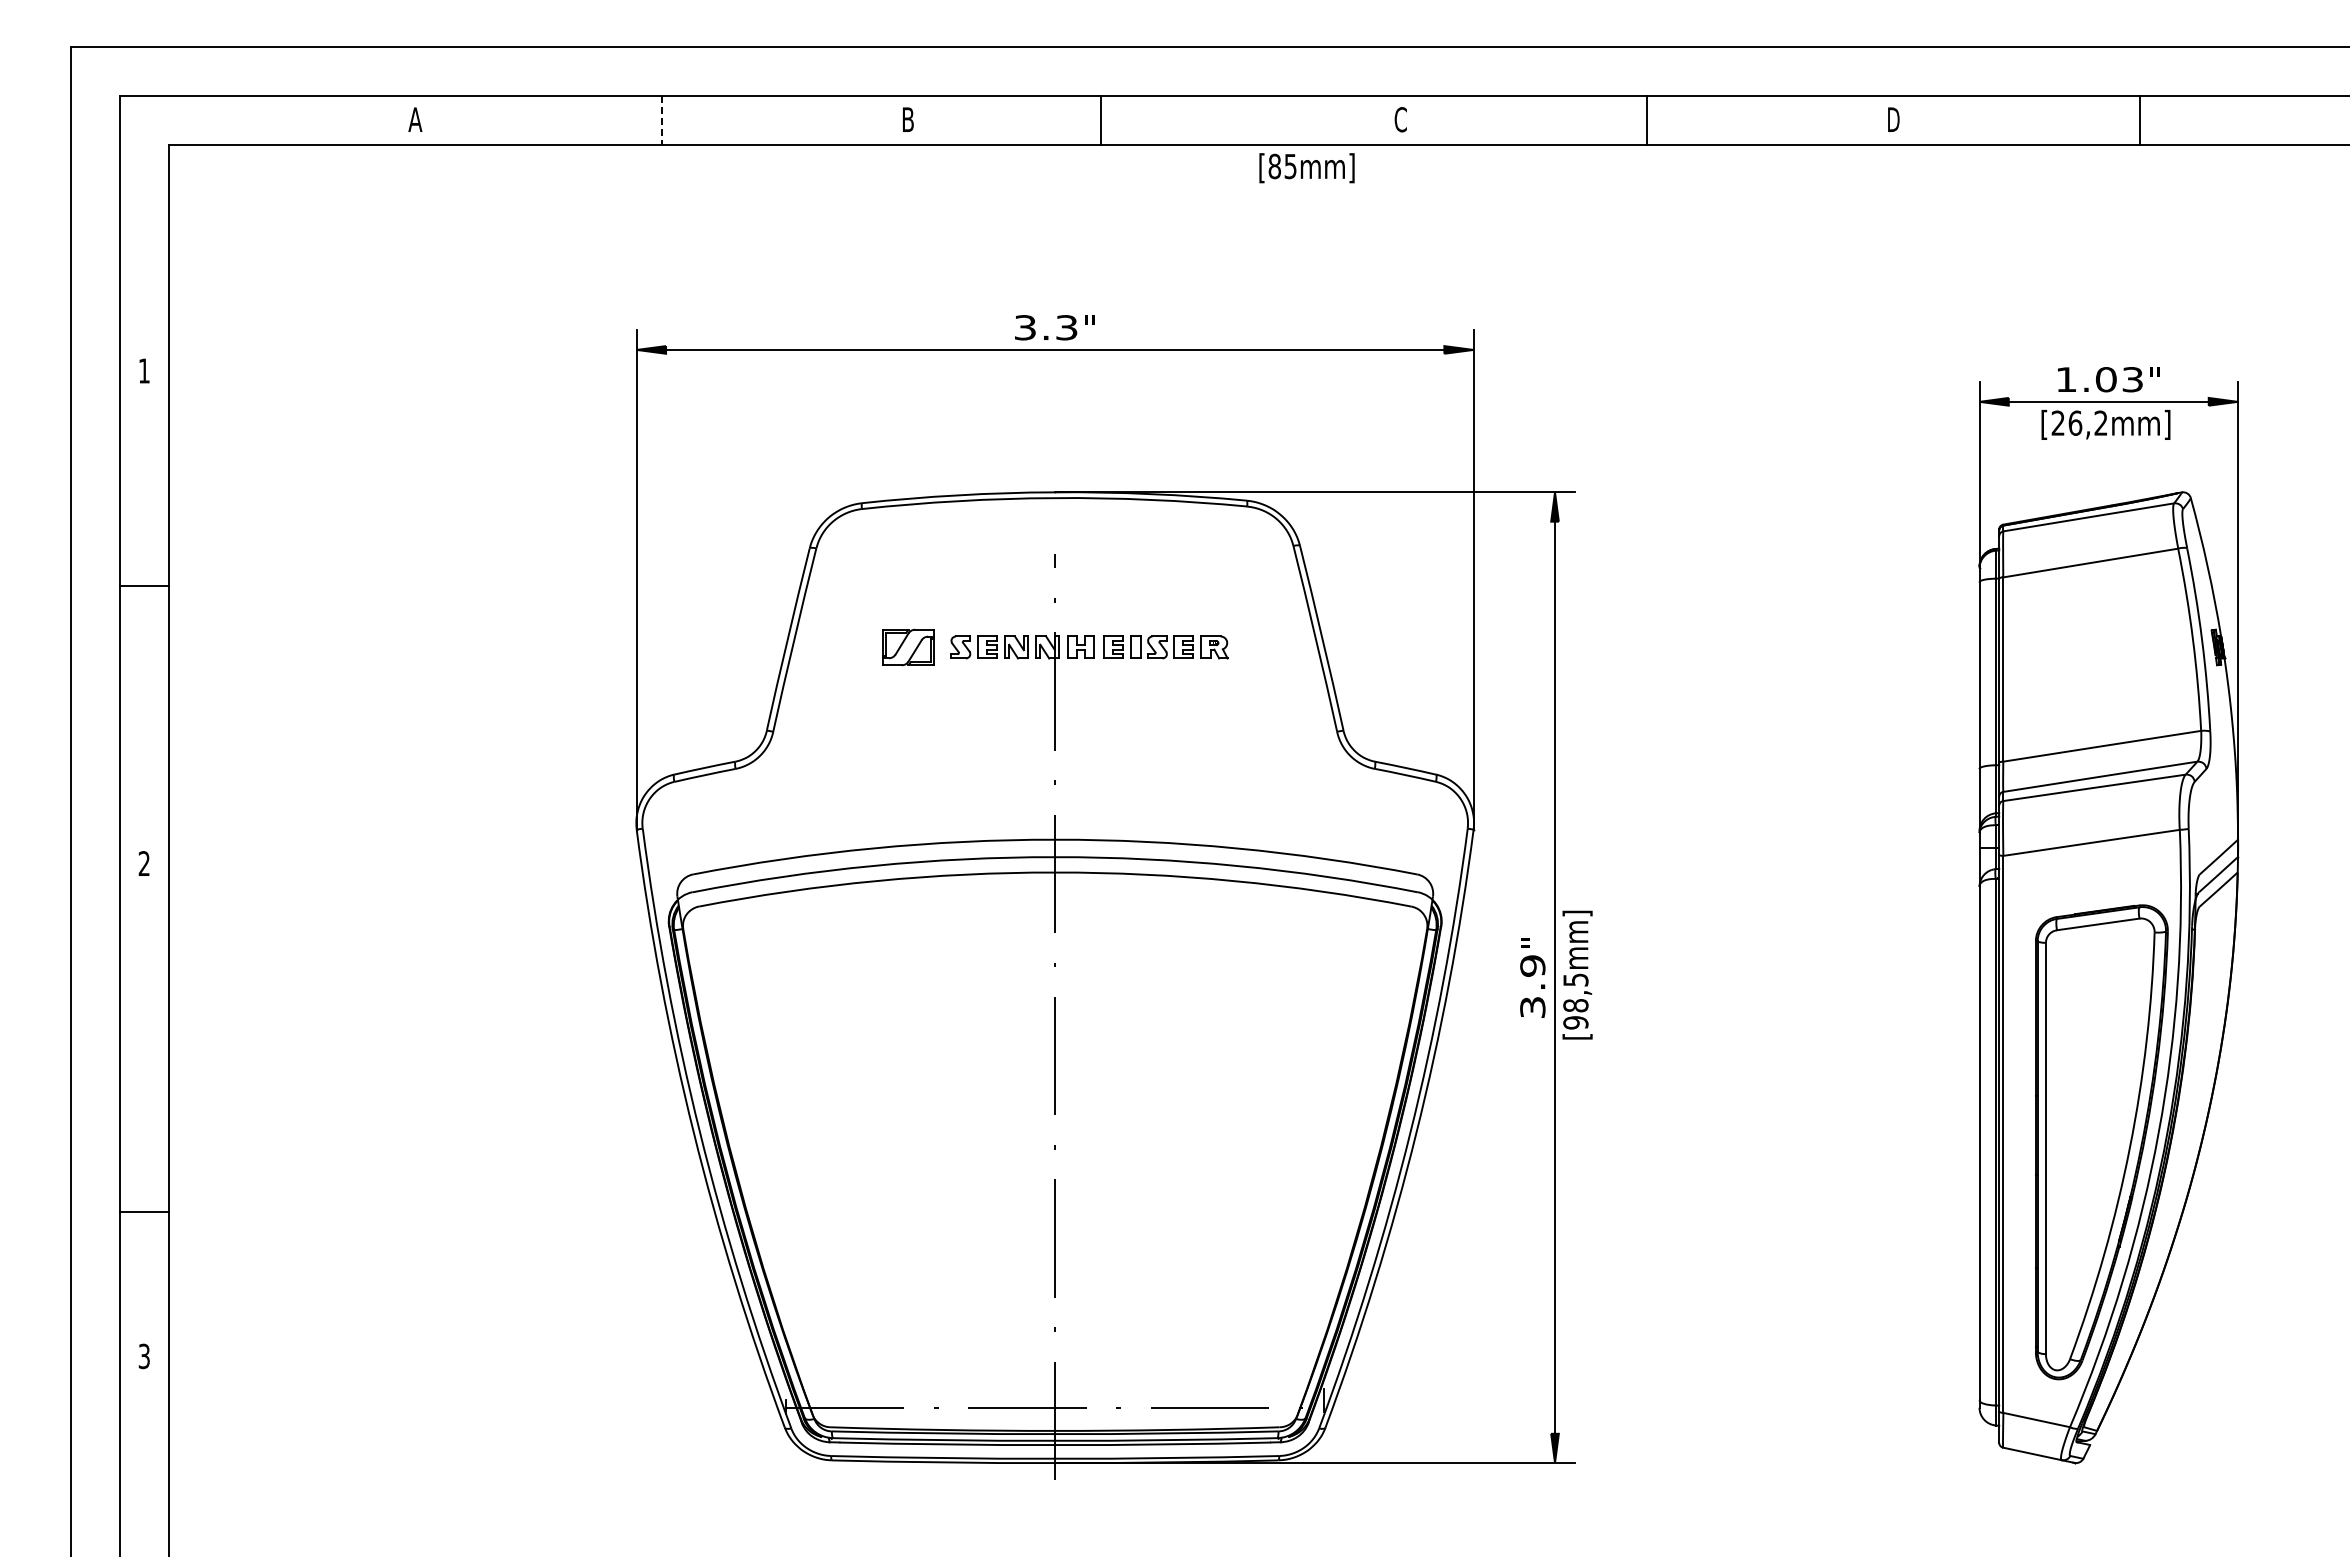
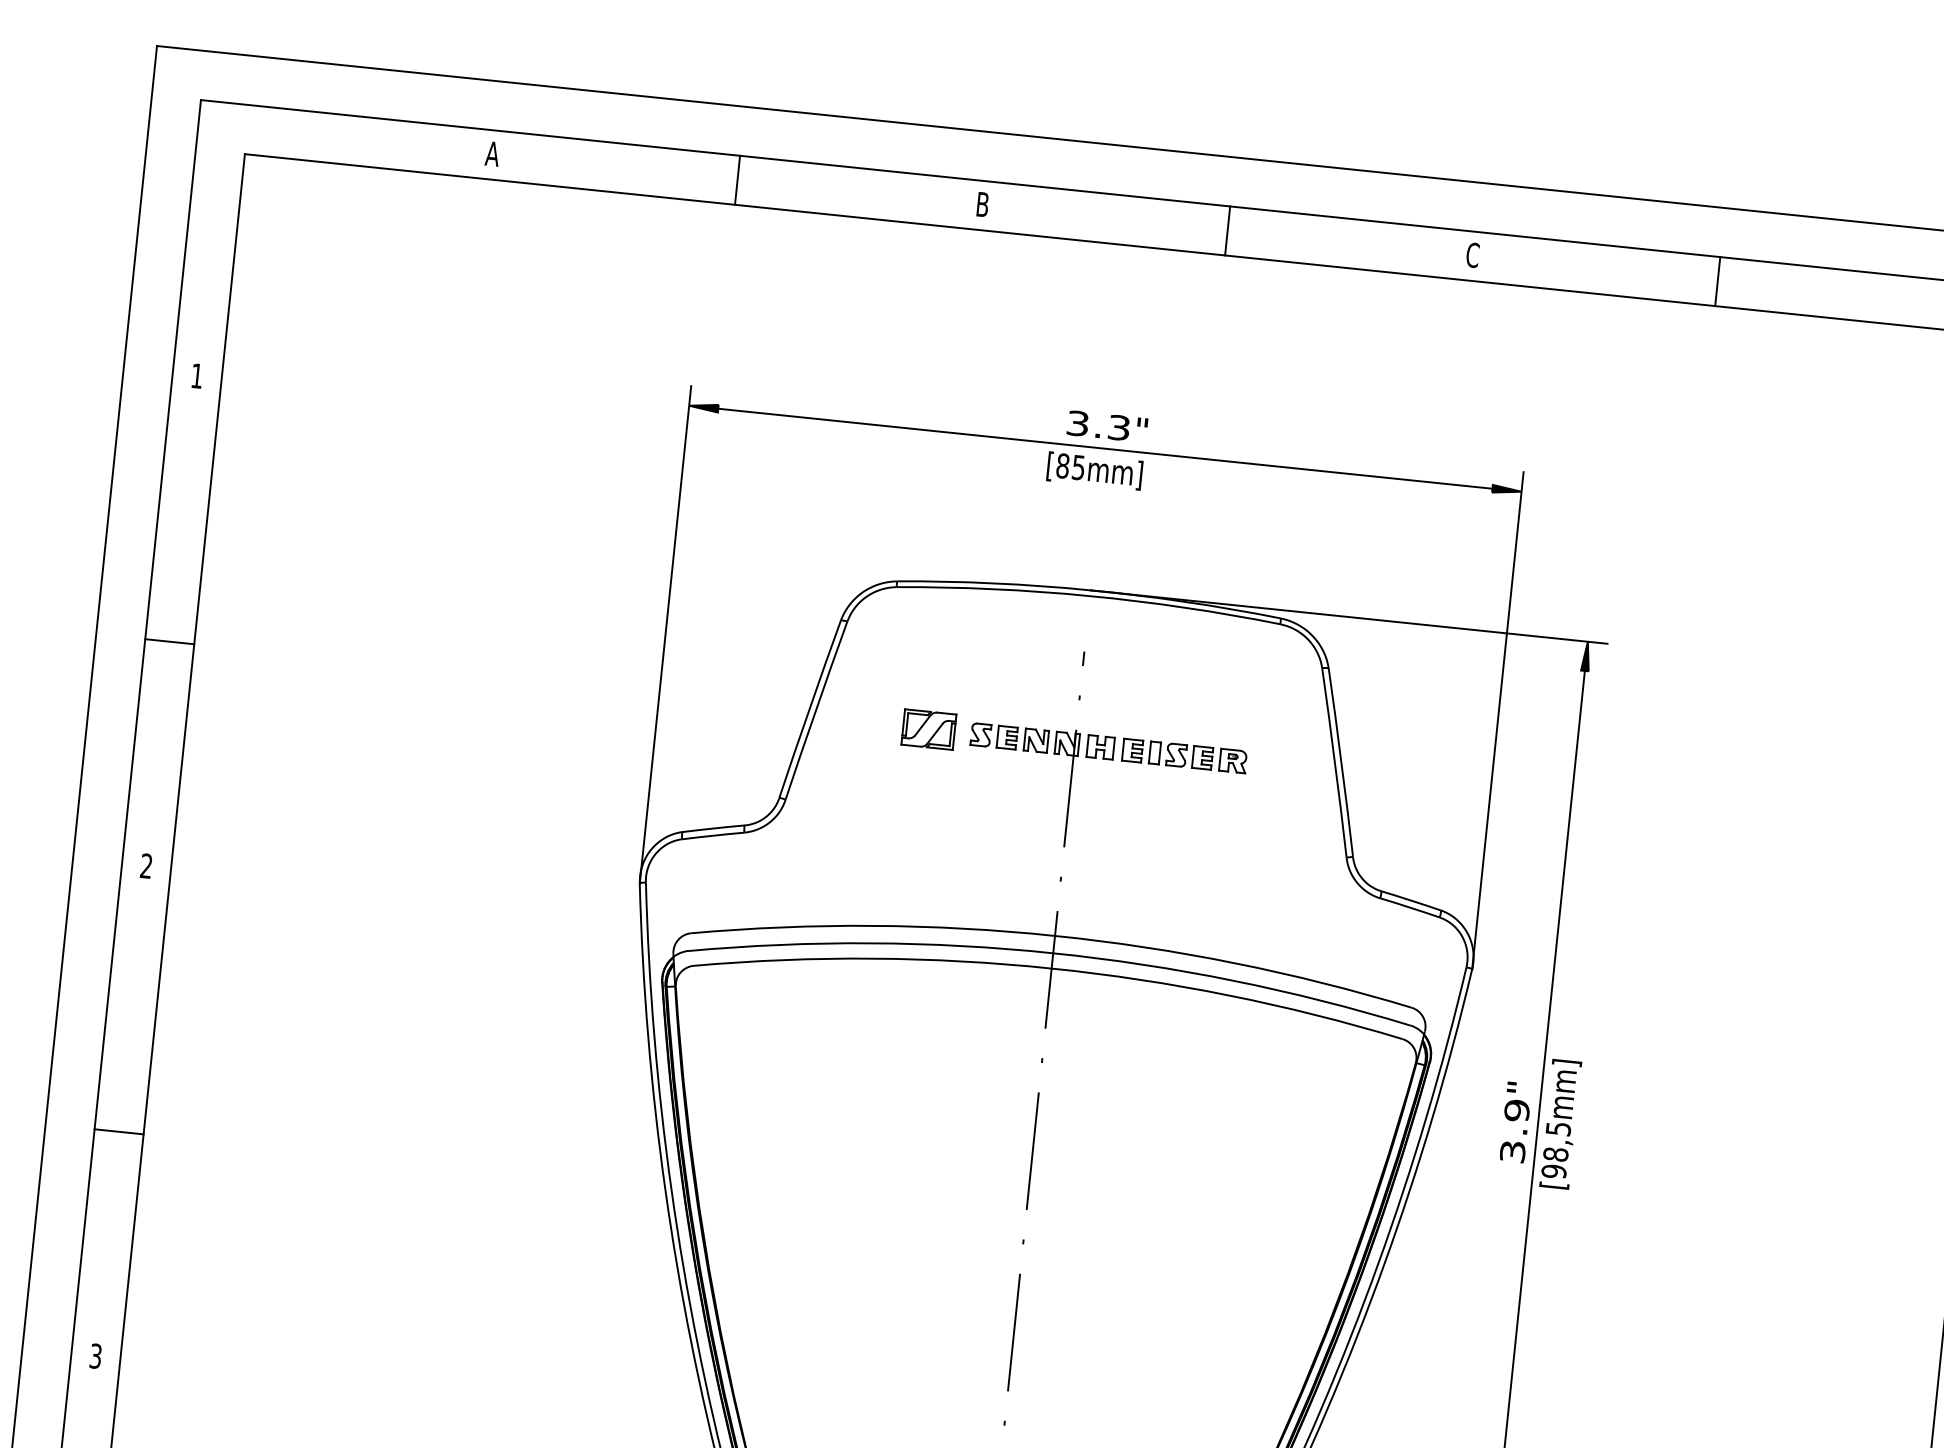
line: (661, 120) -> (737, 180), dashed -> solid
line: (1101, 120) -> (1227, 230), moved
text: (1306, 168) -> (1094, 471), moved
line: (144, 586) -> (169, 642), moved
line: (144, 1211) -> (119, 1131), moved

